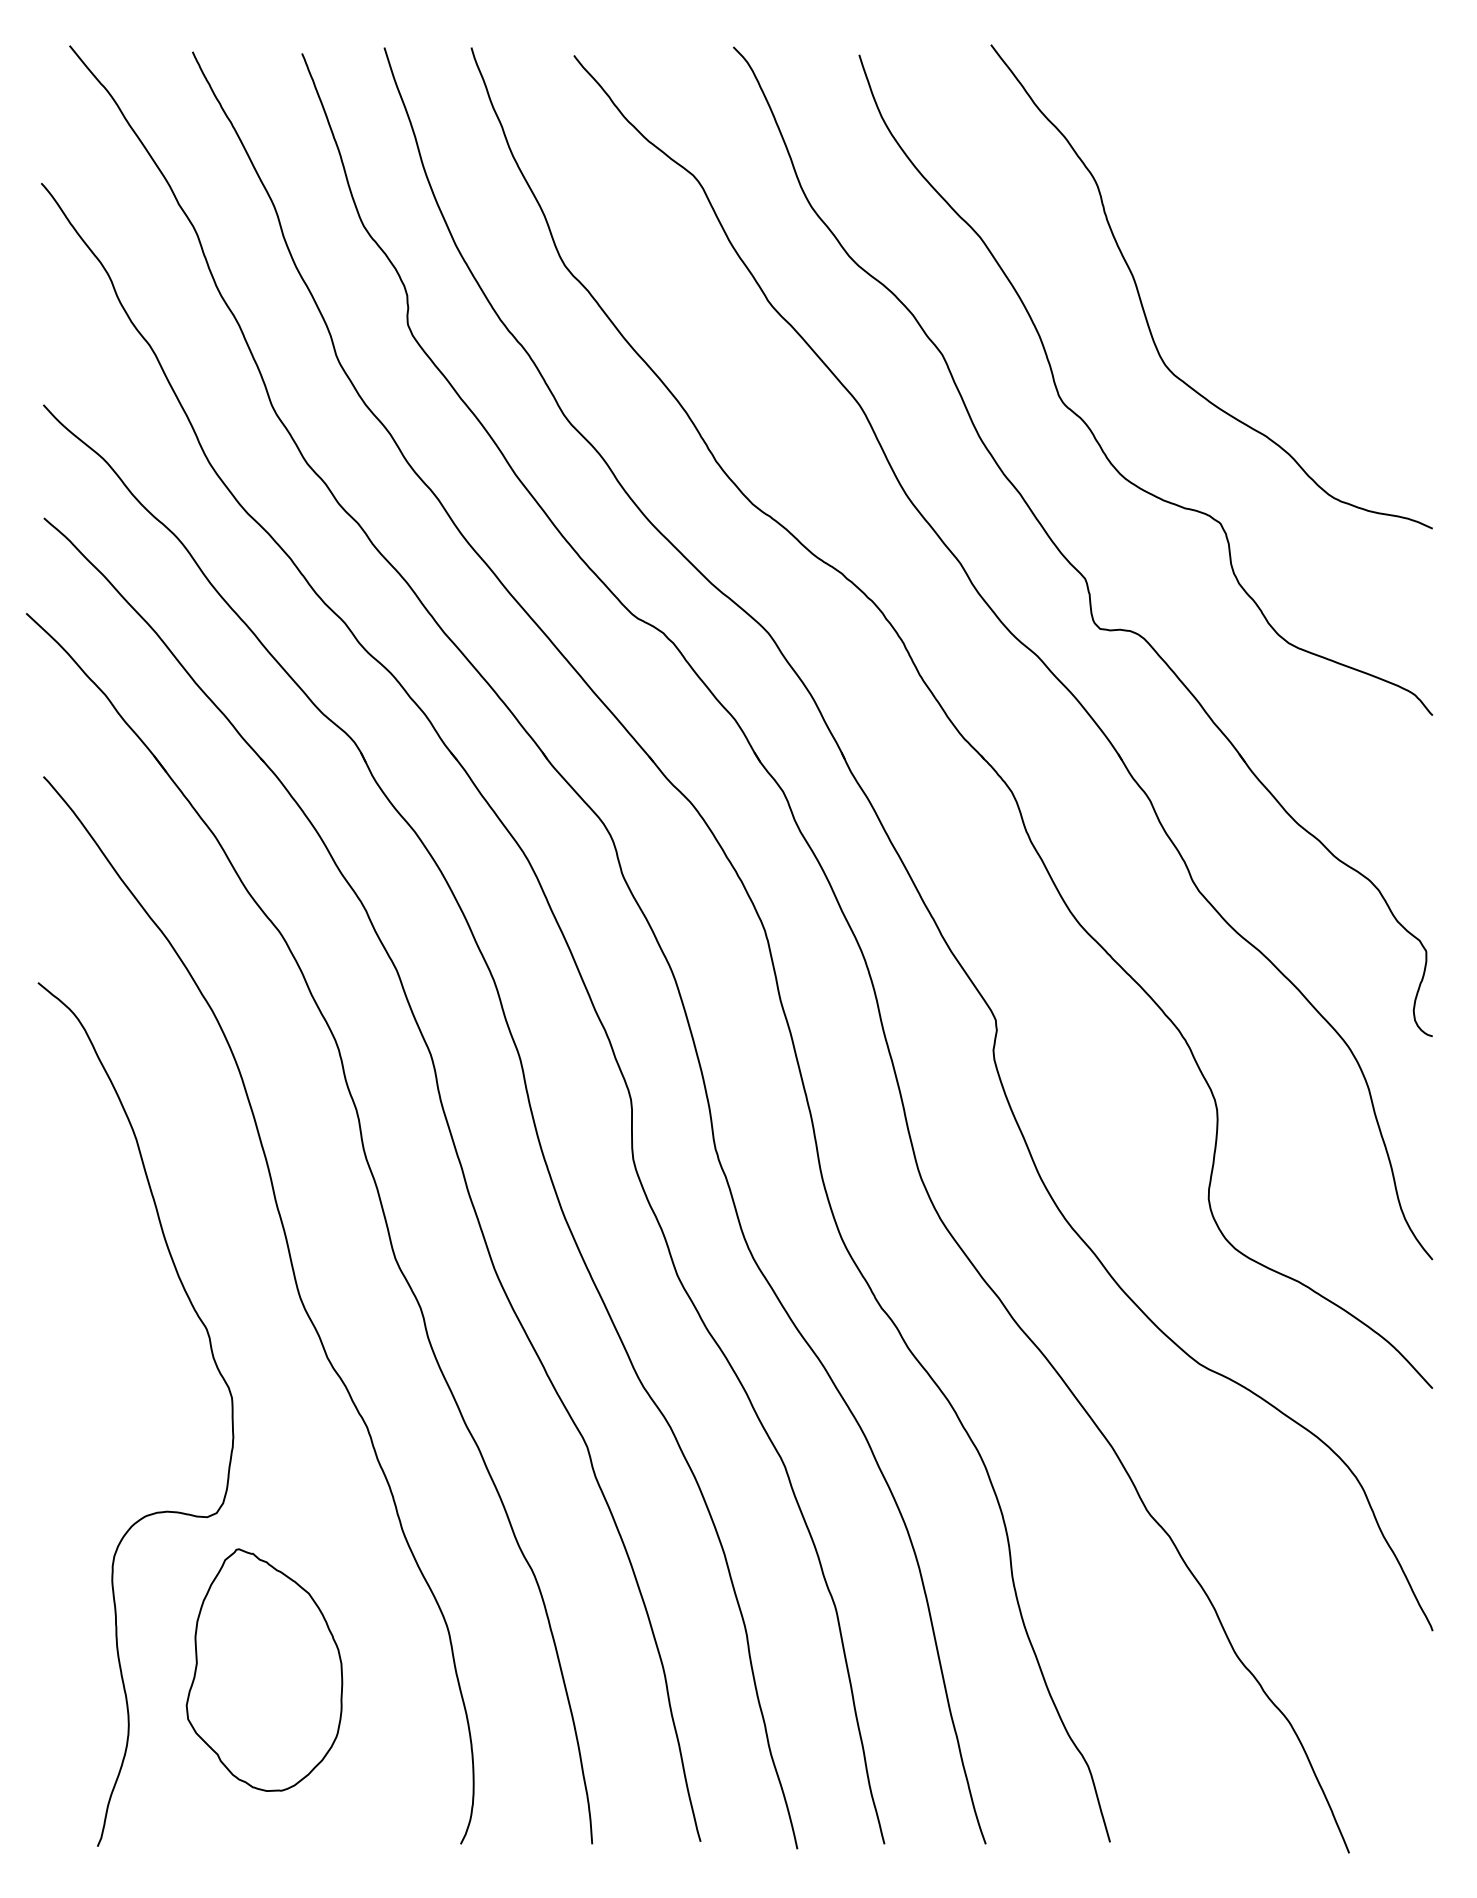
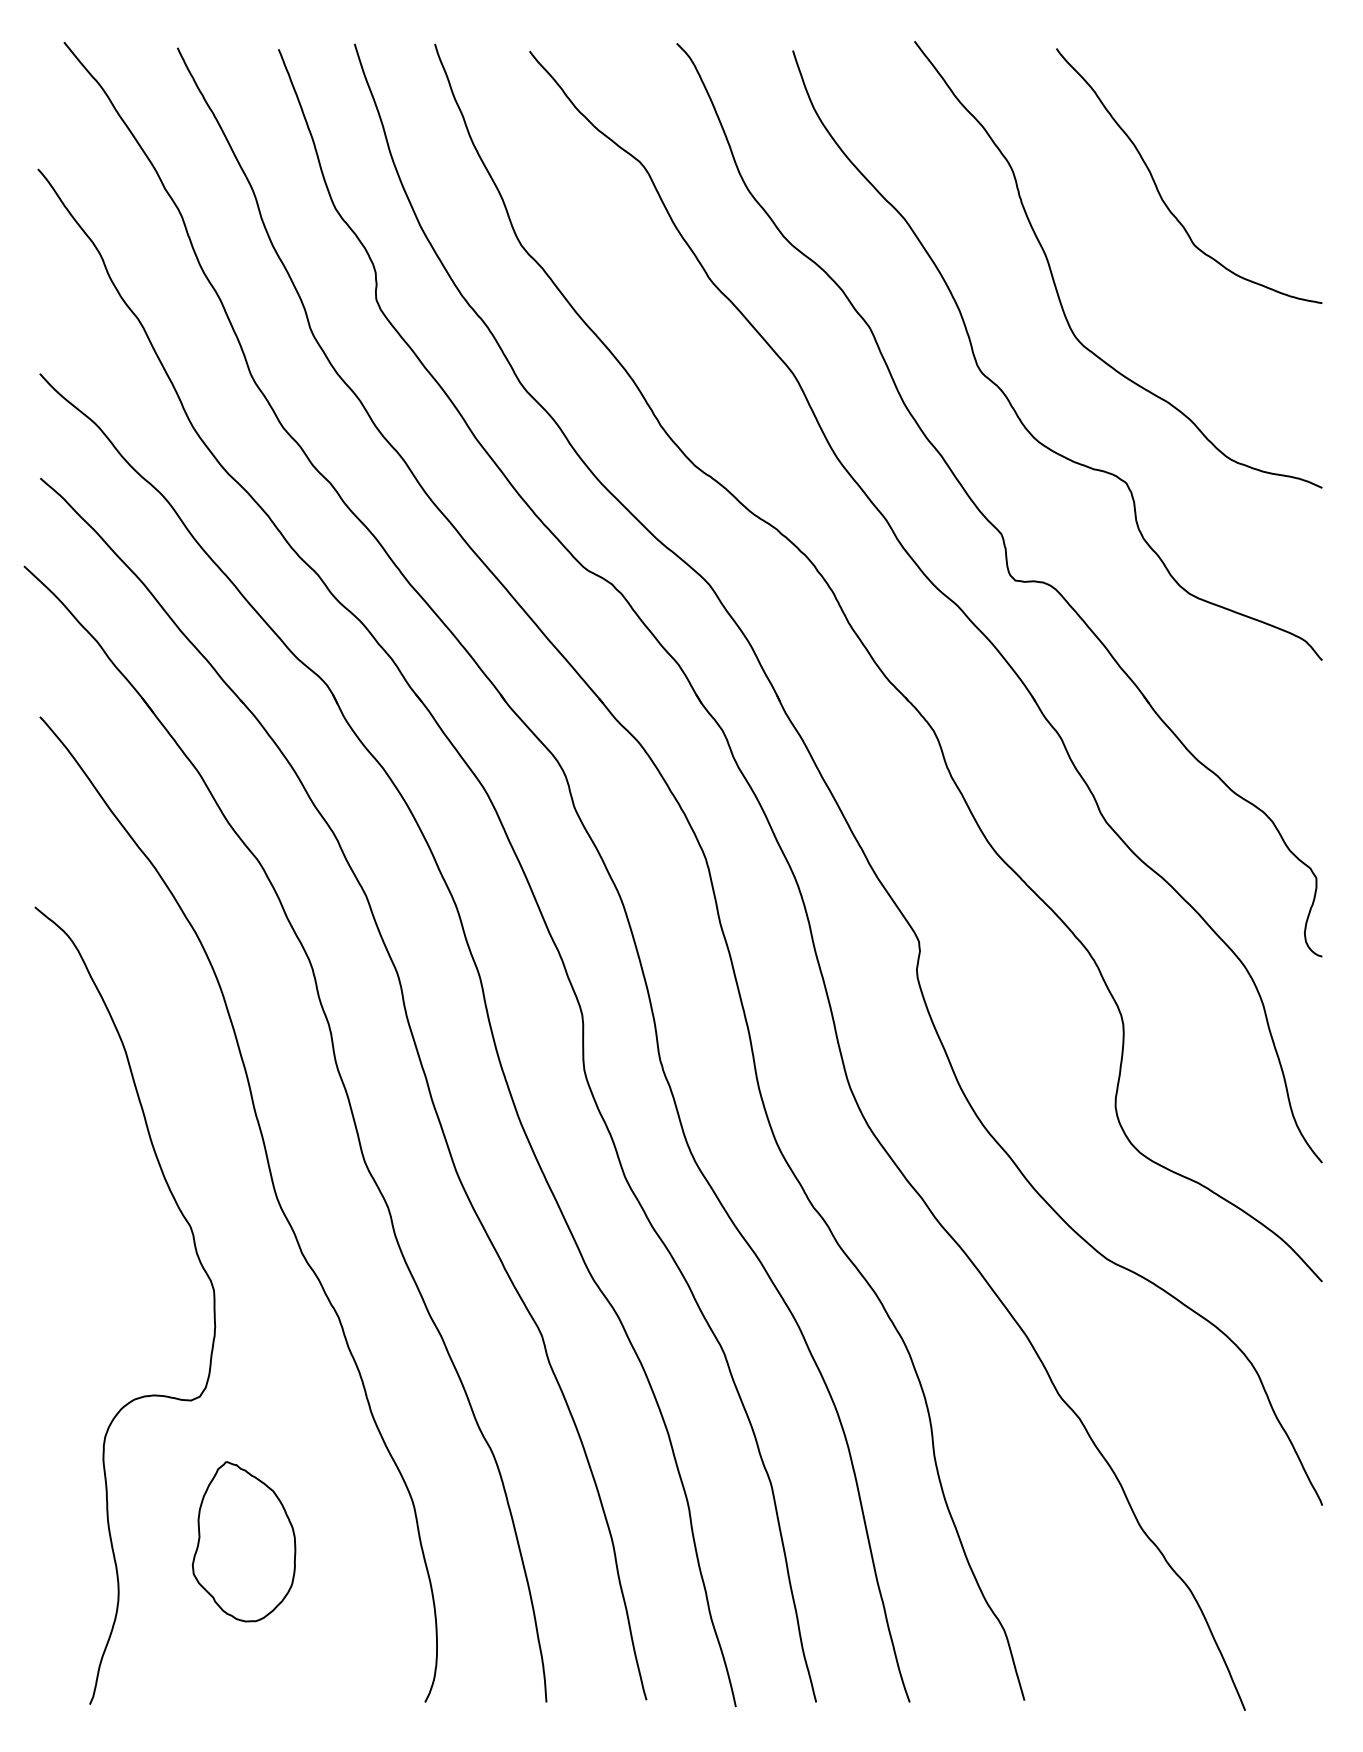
curve: (1255, 205) -> (1158, 189), added
part: (264, 1670) -> (243, 1542), size x0.71

